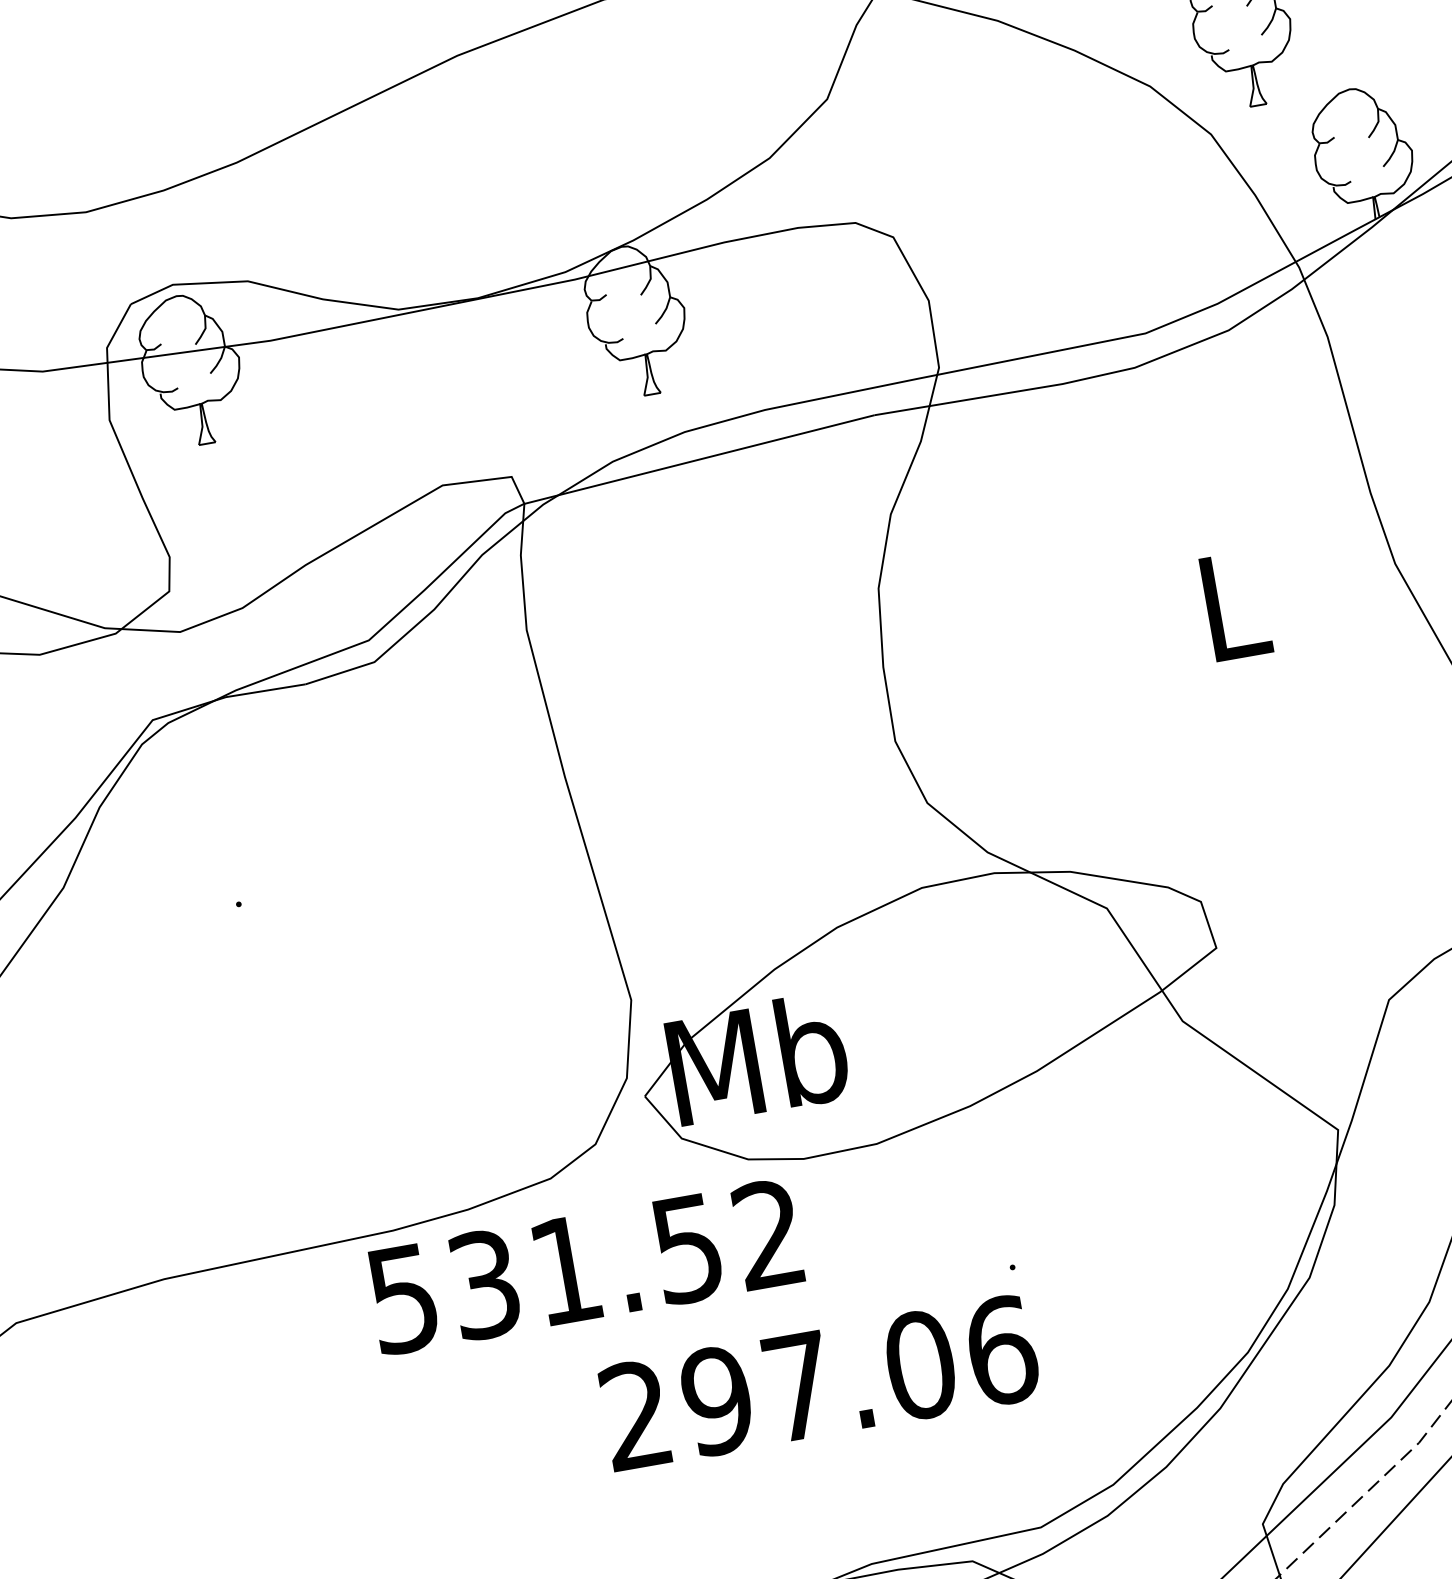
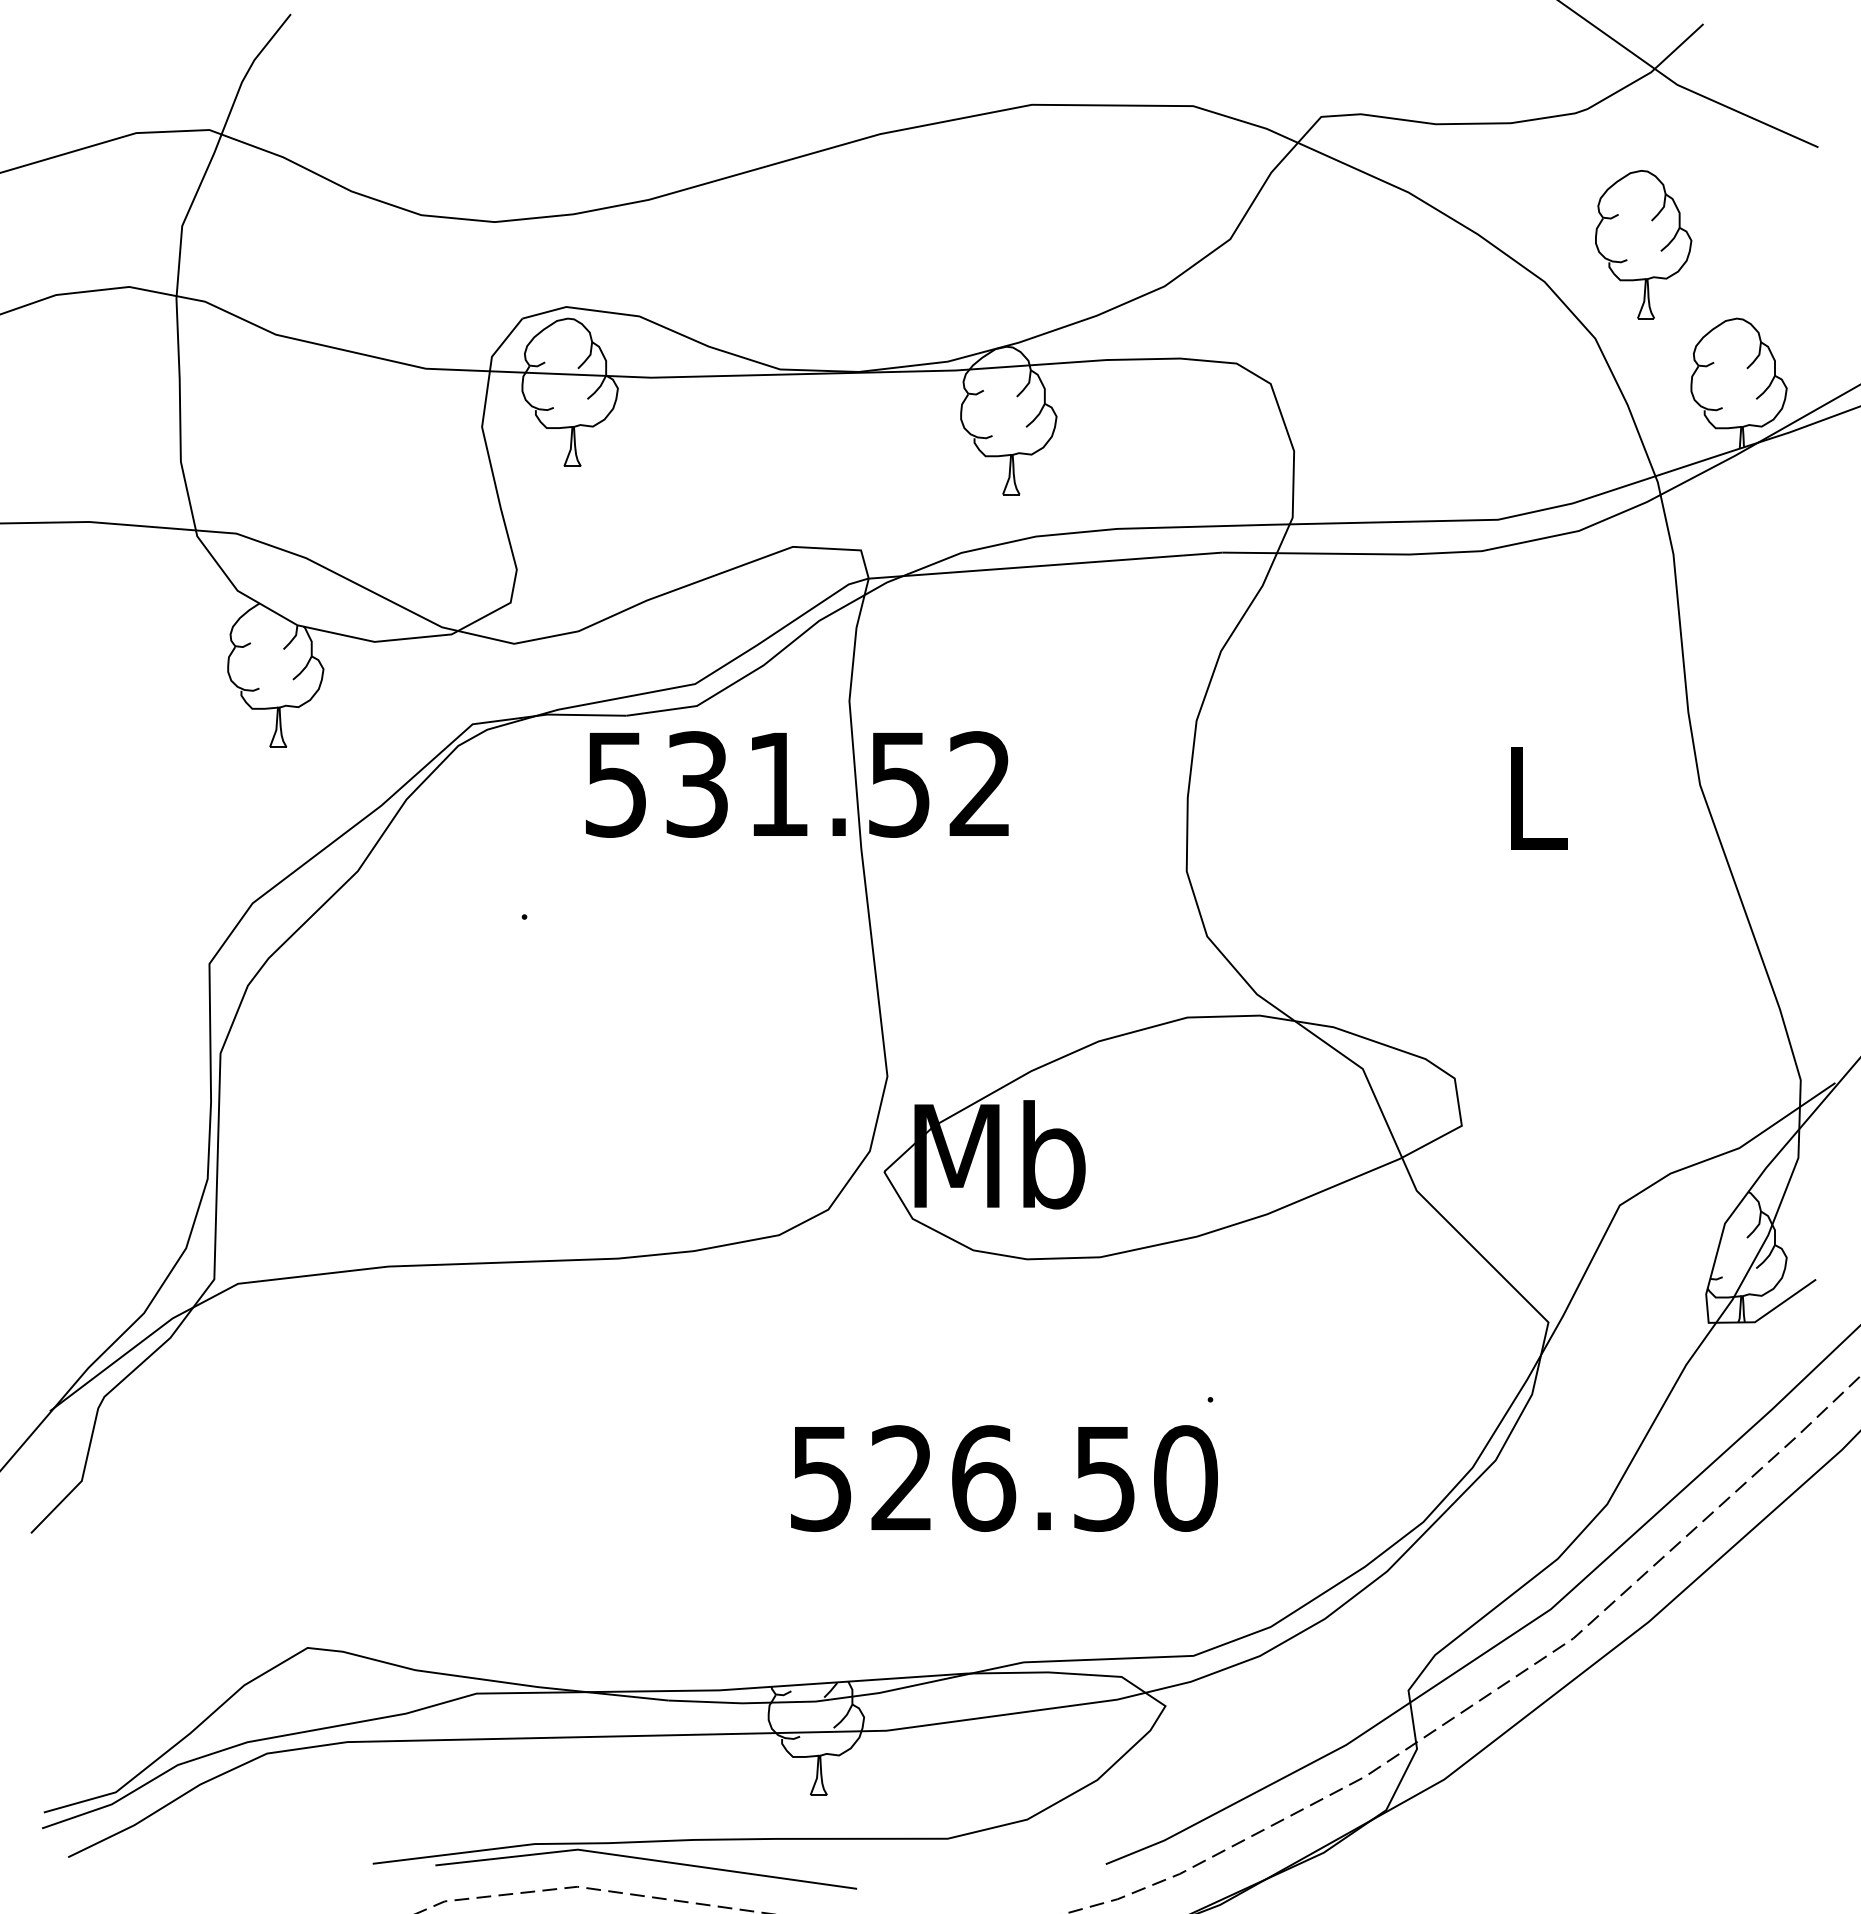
text: (585, 1266) -> (797, 784), moved
text: (819, 1382) -> (1004, 1478), 297.06 -> 526.50

